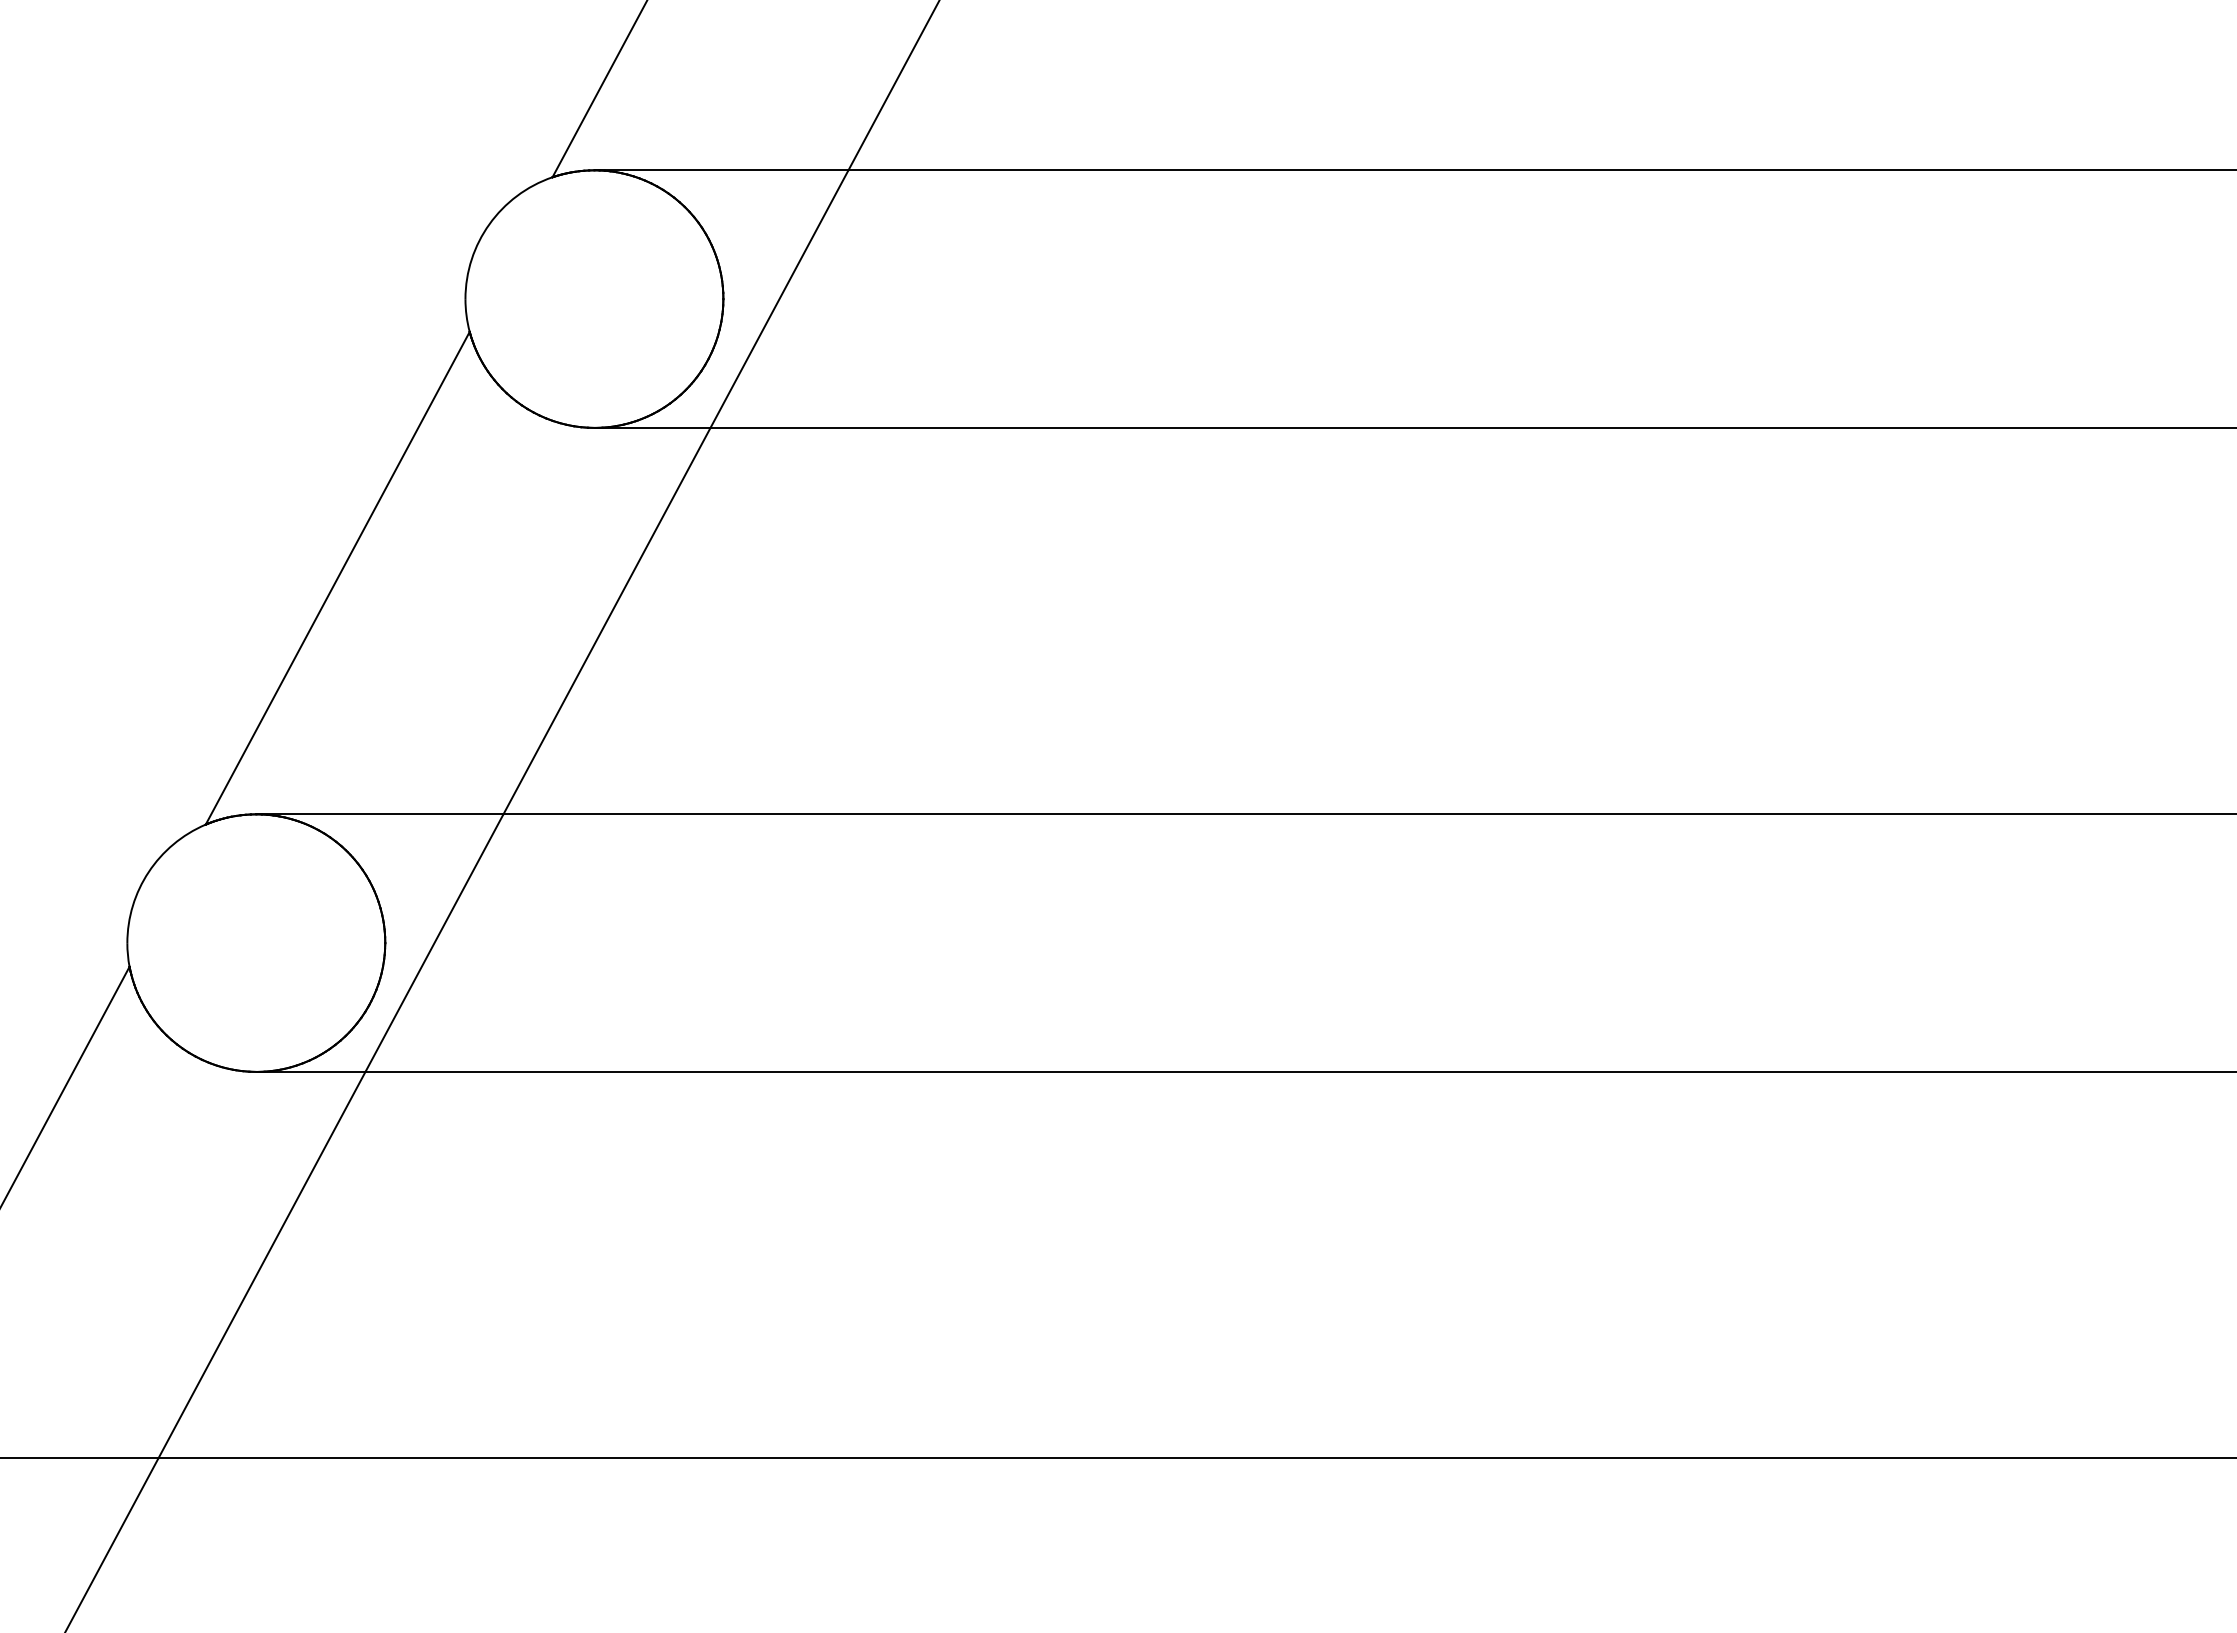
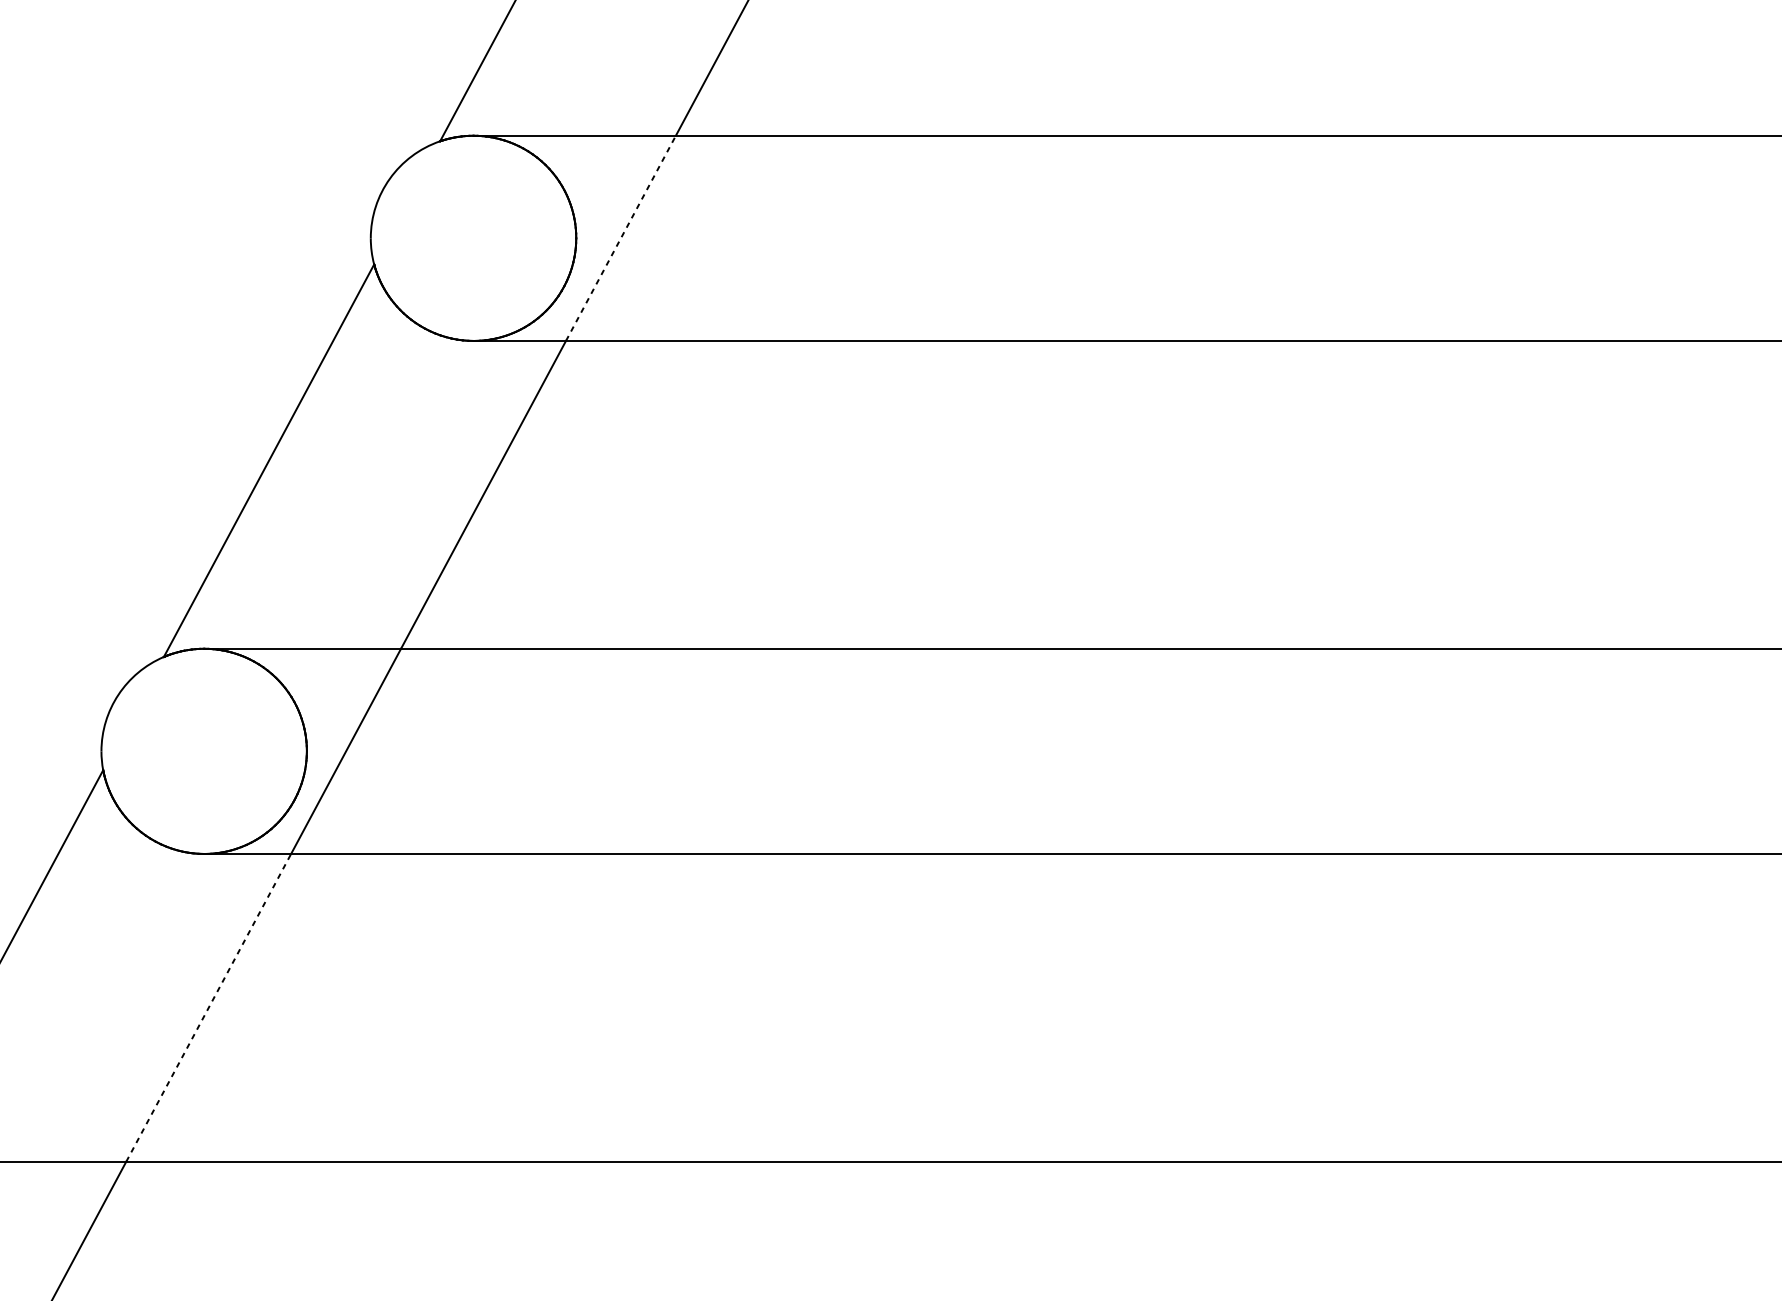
line: (779, 298) -> (620, 237), solid -> dashed
line: (262, 1264) -> (209, 1007), solid -> dashed

